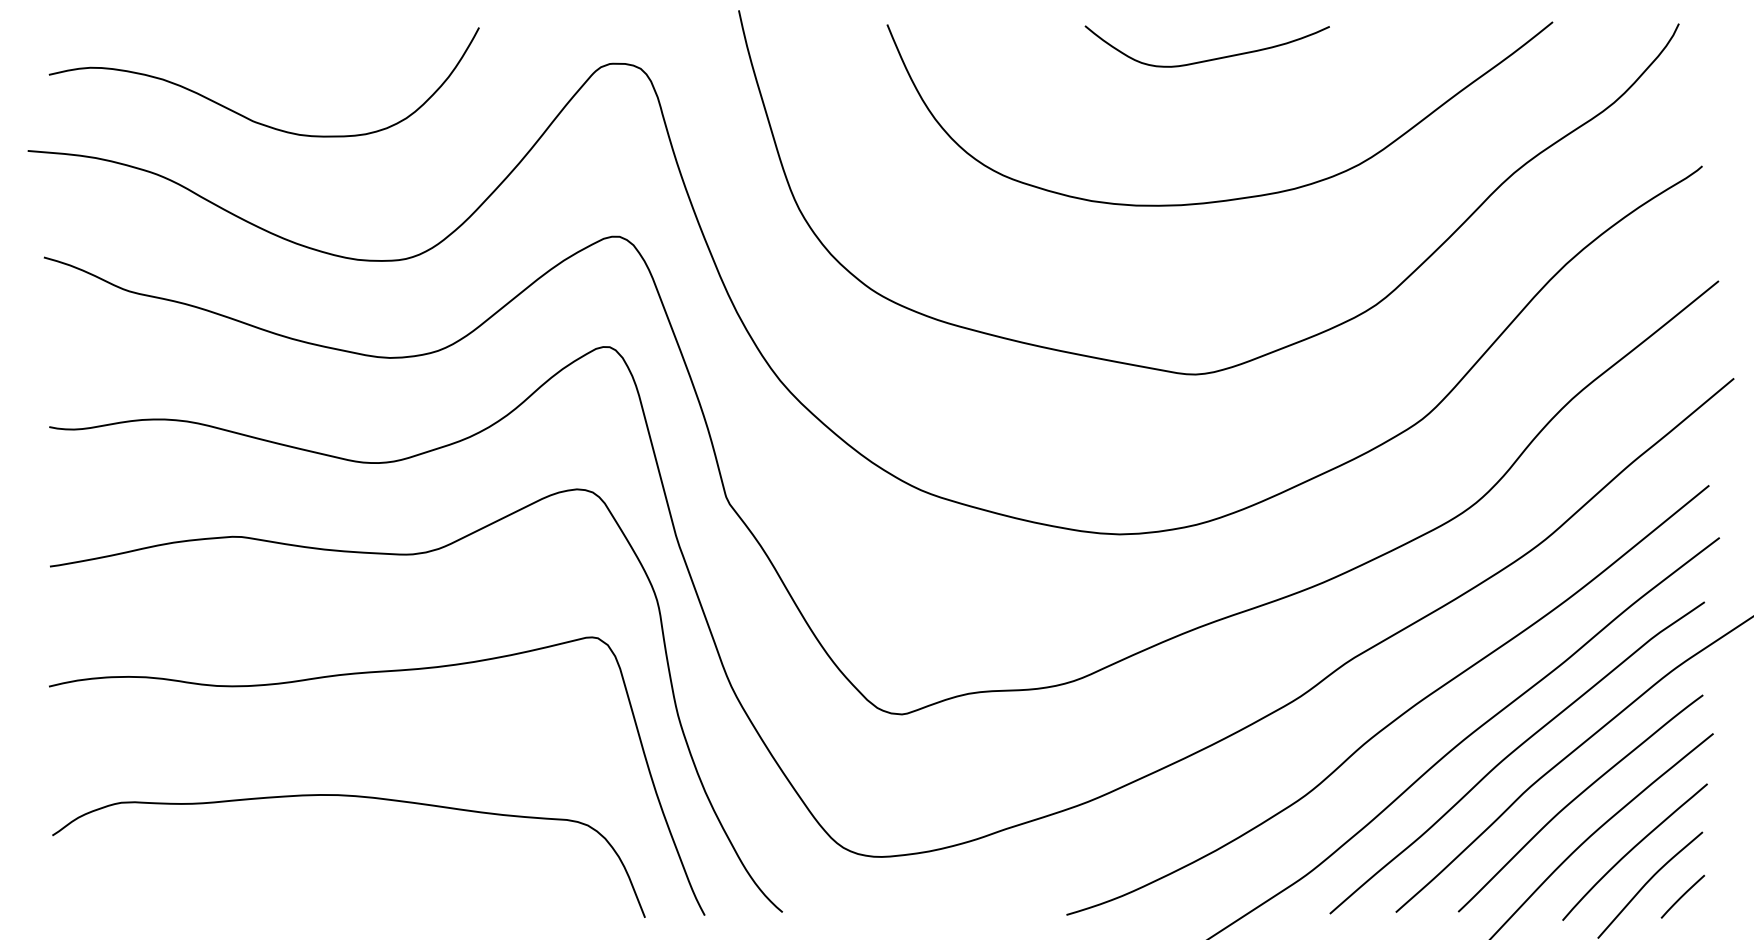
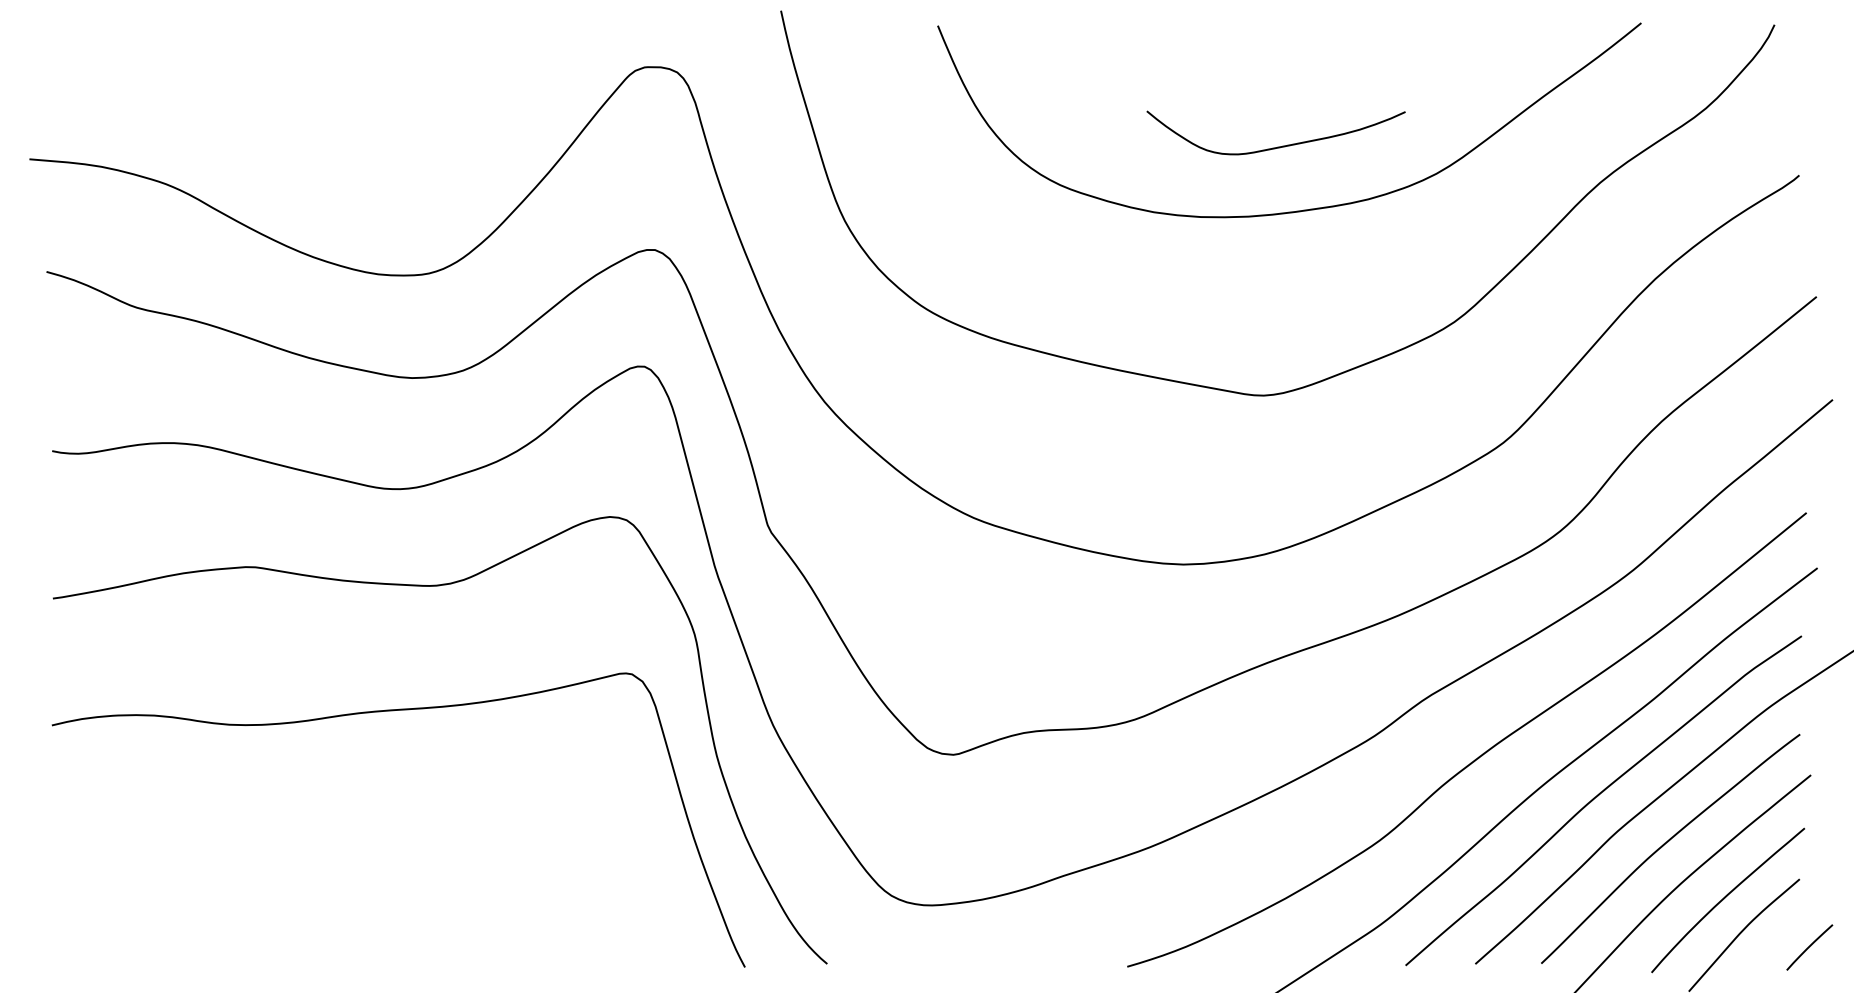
curve: (1208, 59) -> (1277, 146), moved
curve: (247, 117) -> (261, 123), removed
curve: (355, 797) -> (375, 842), removed
line: (1682, 896) -> (1809, 947), moved

